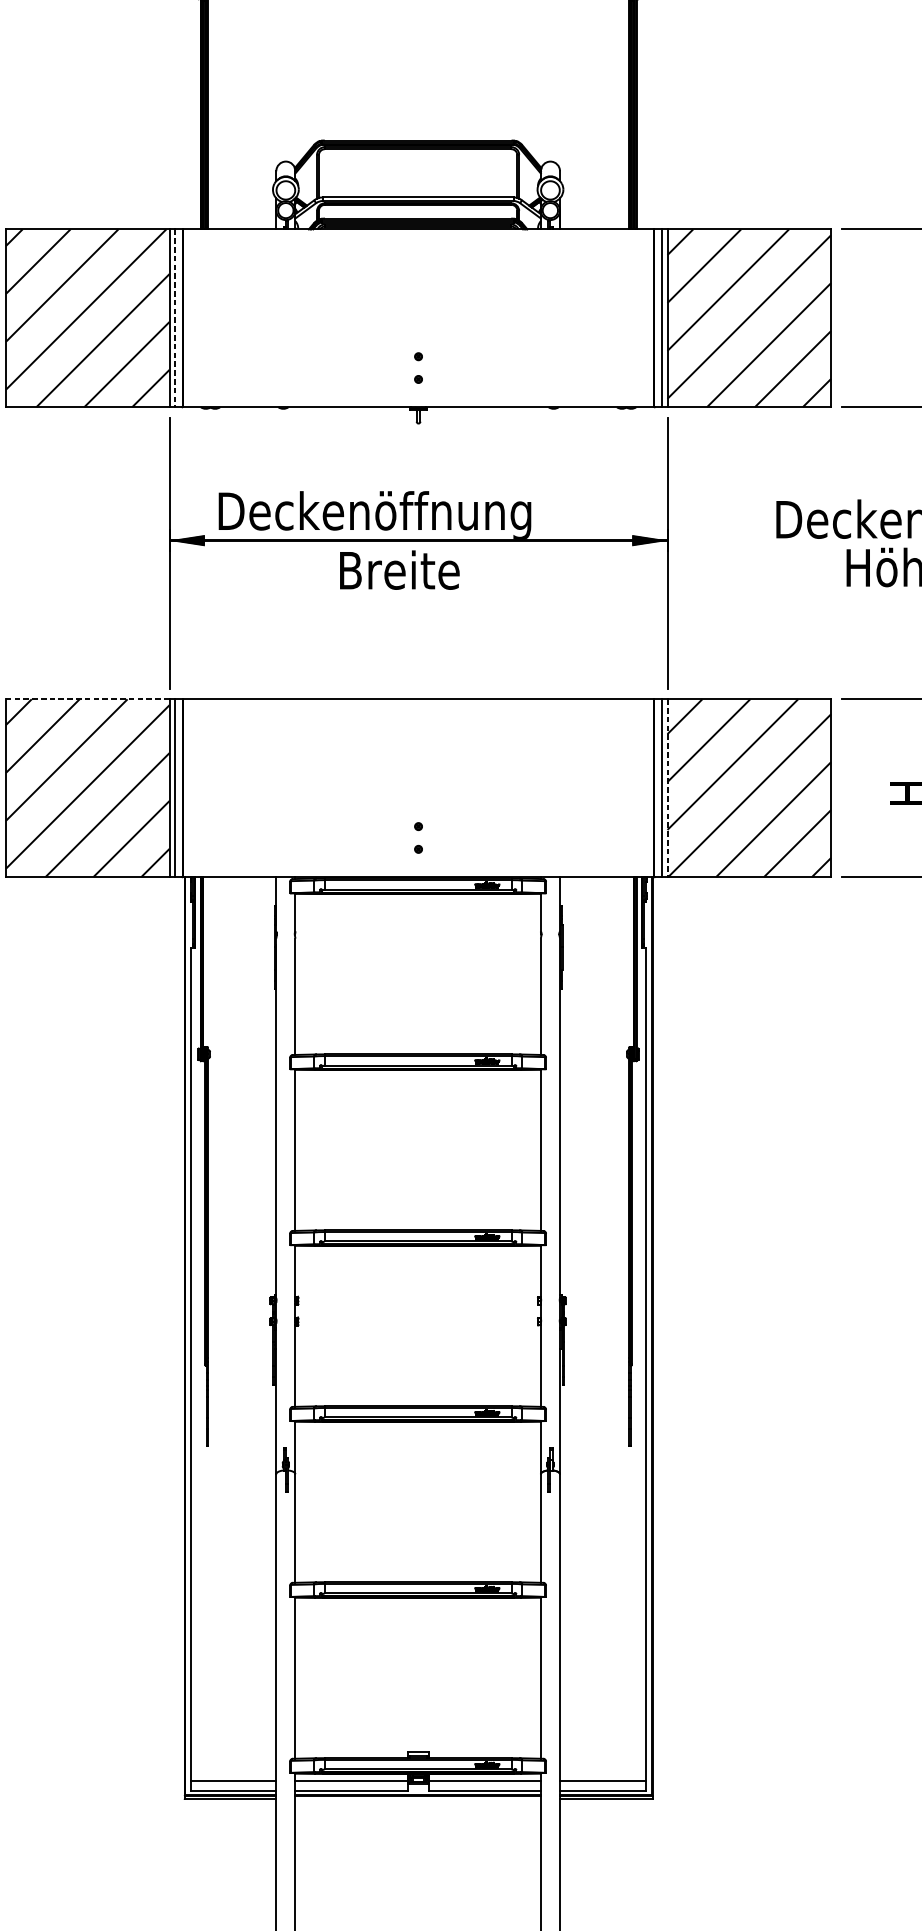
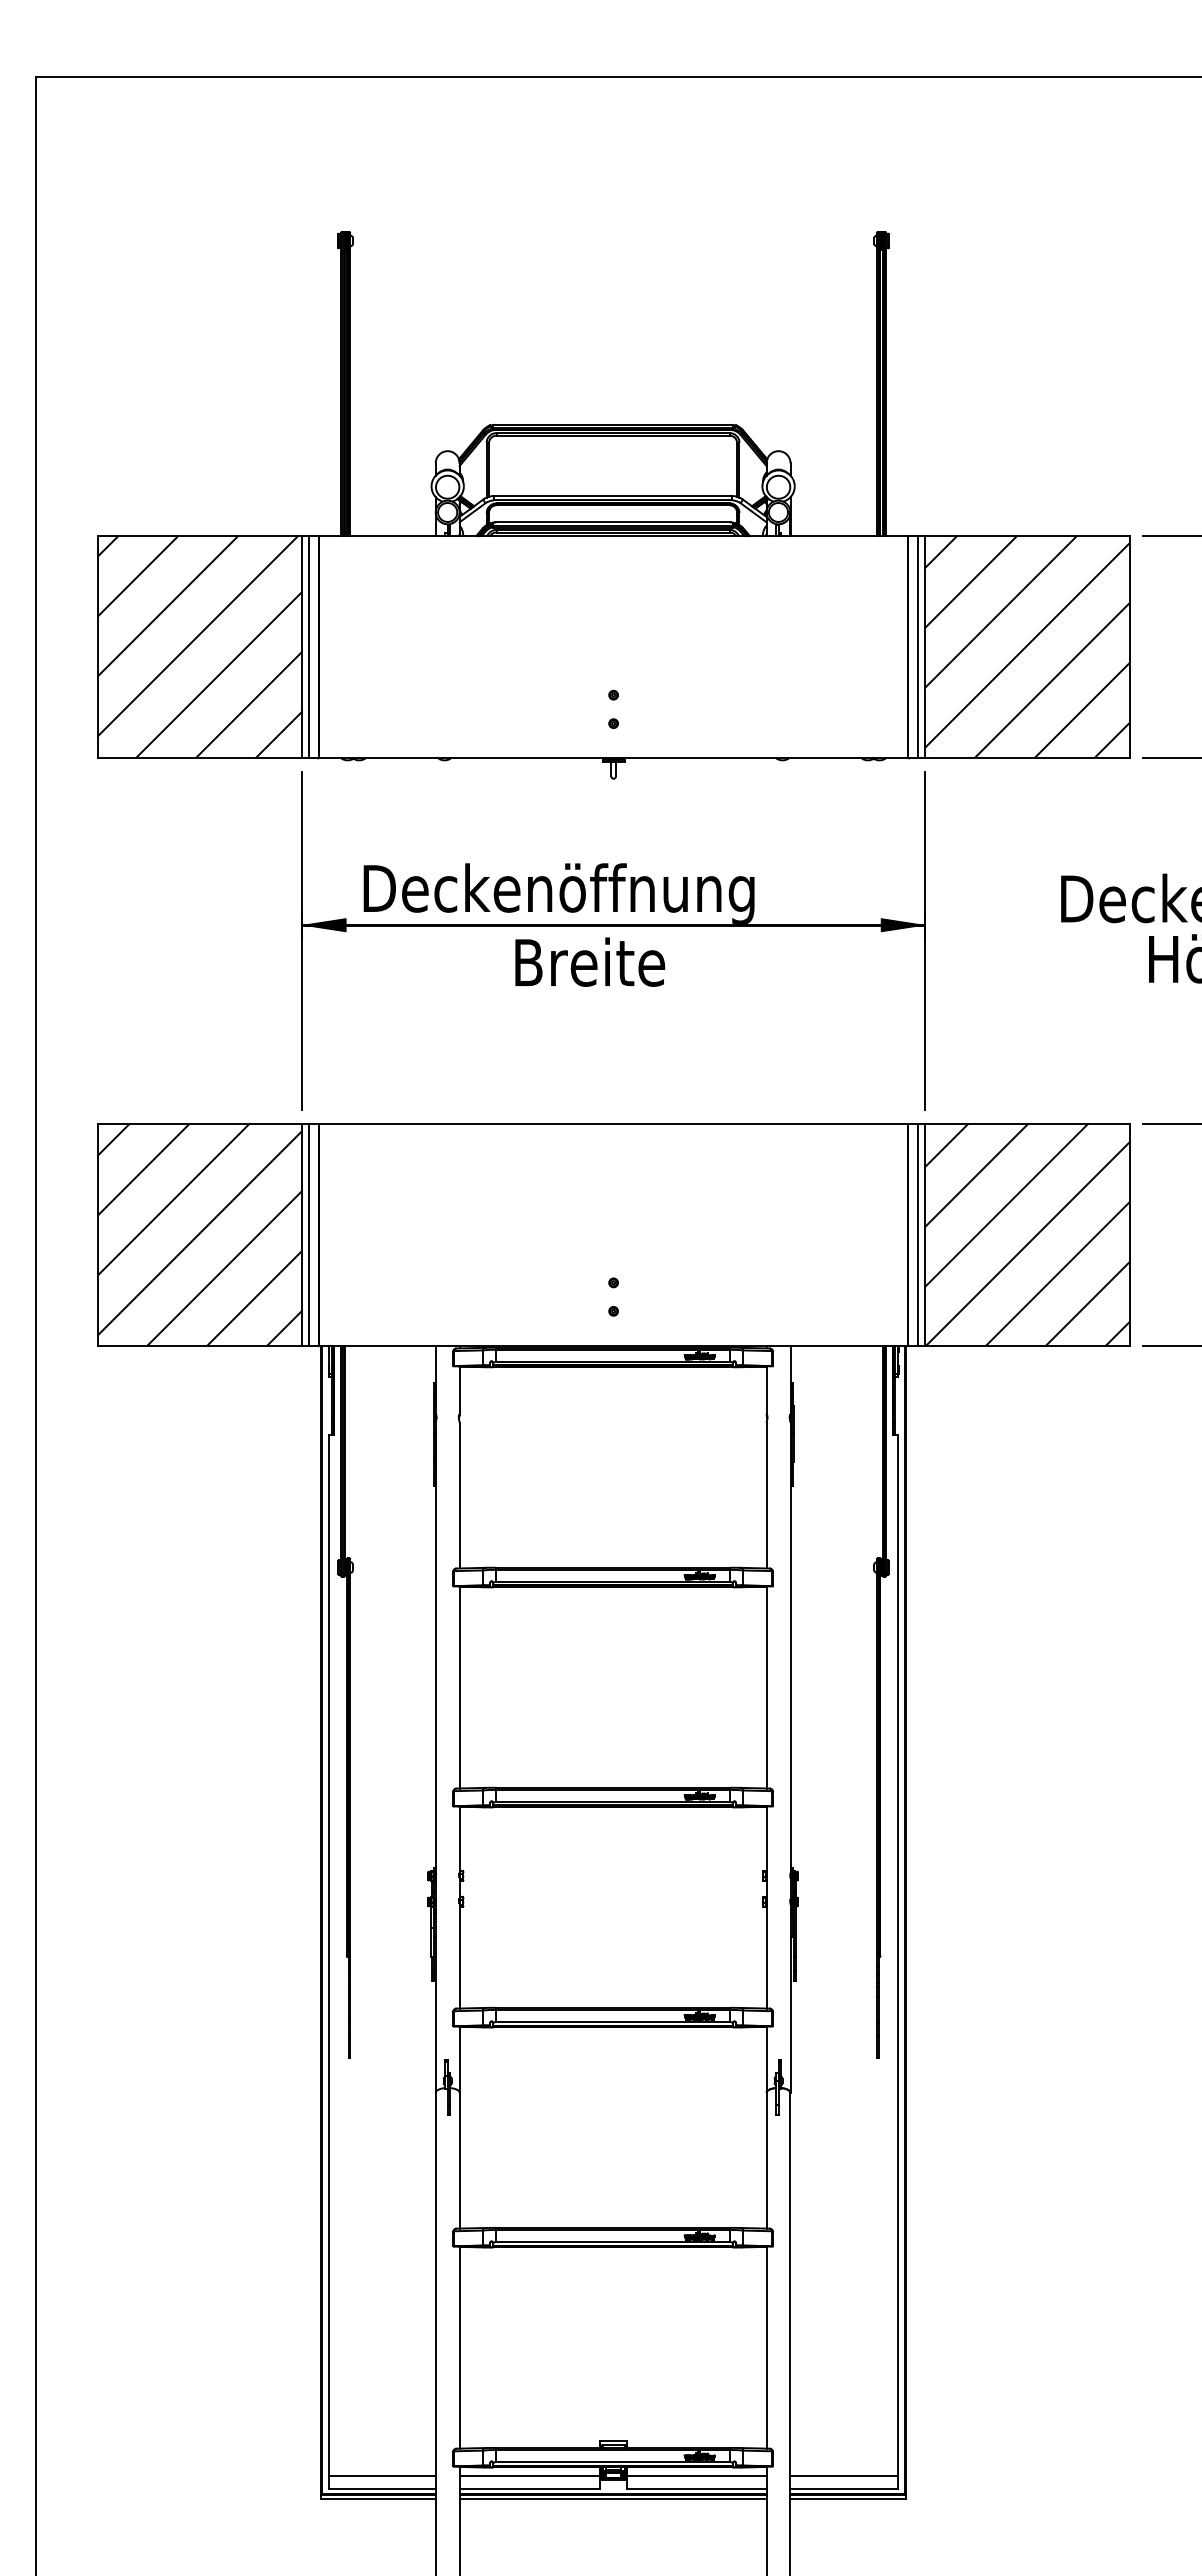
line: (174, 318) -> (308, 647), dashed -> solid
line: (87, 699) -> (199, 1123), dashed -> solid
line: (667, 788) -> (924, 1235), dashed -> solid
line: (417, 1798) -> (612, 2498), added

